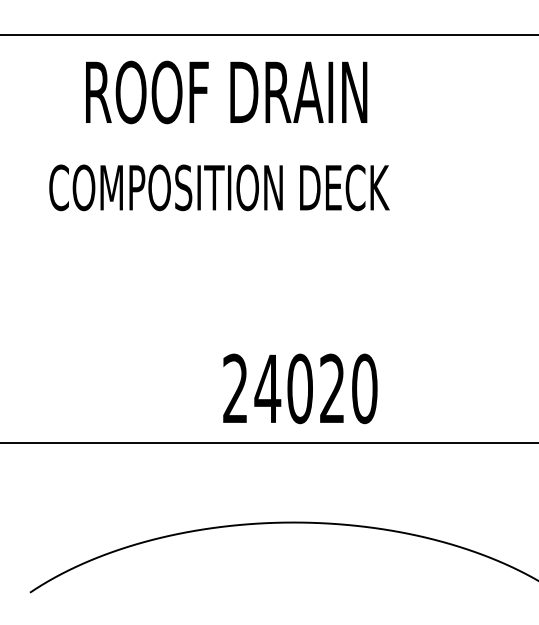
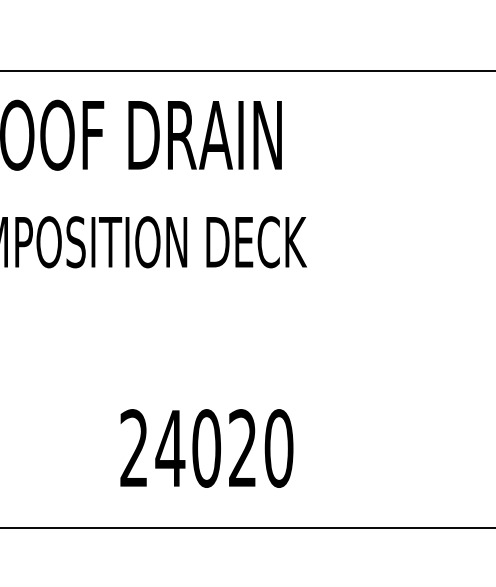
text: (300, 388) -> (207, 448), moved

